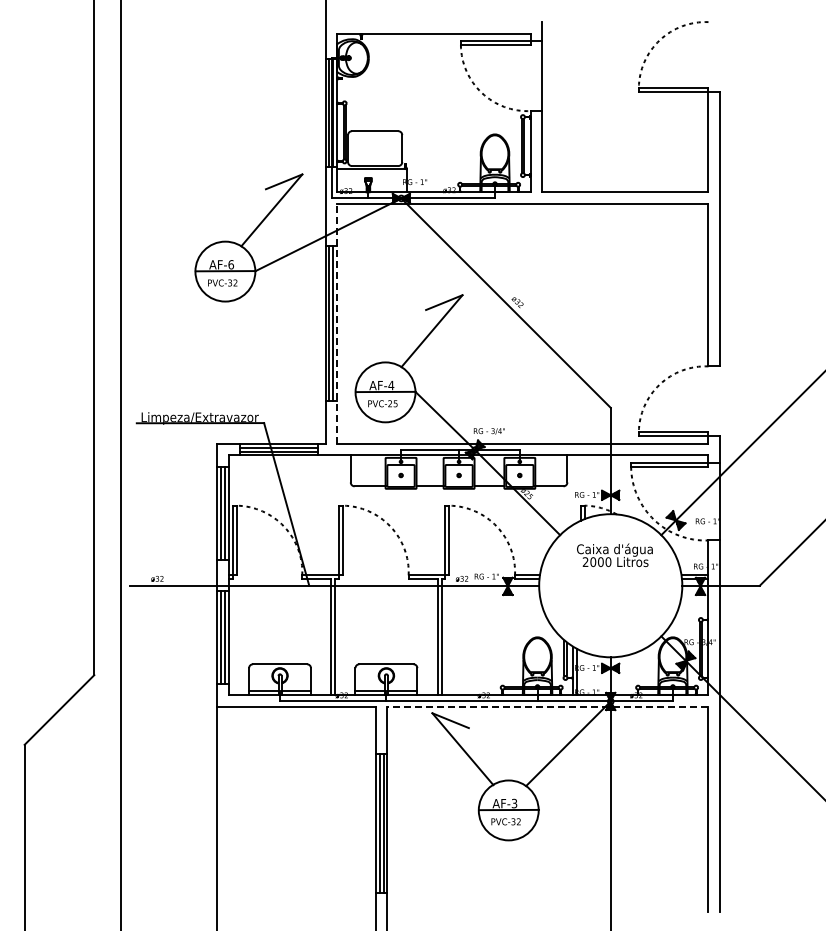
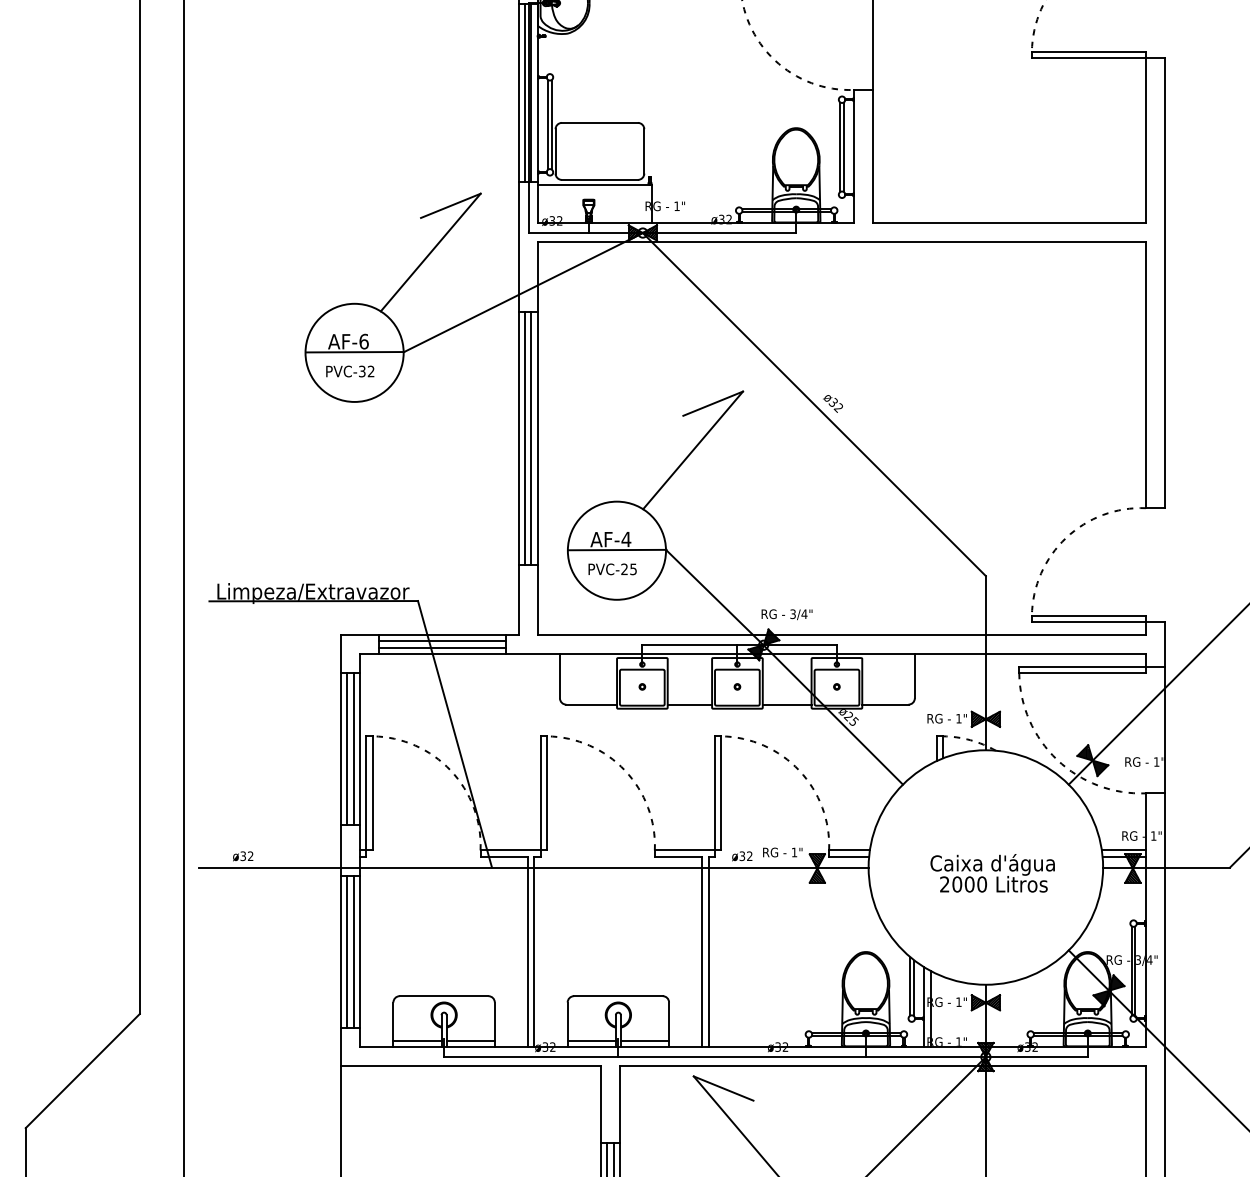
line: (337, 323) -> (538, 437), dashed -> solid
text: (614, 555) -> (992, 873), moved
line: (547, 706) -> (882, 1065), dashed -> solid

